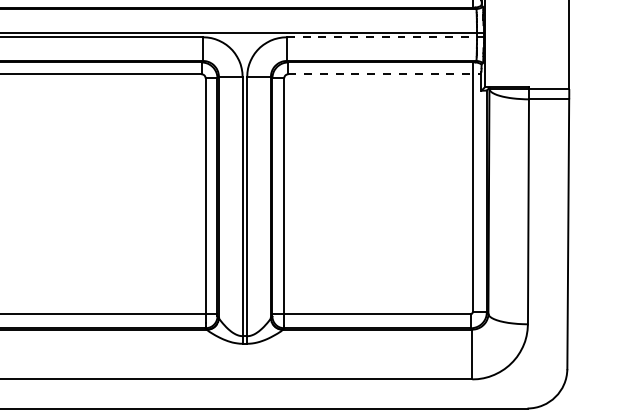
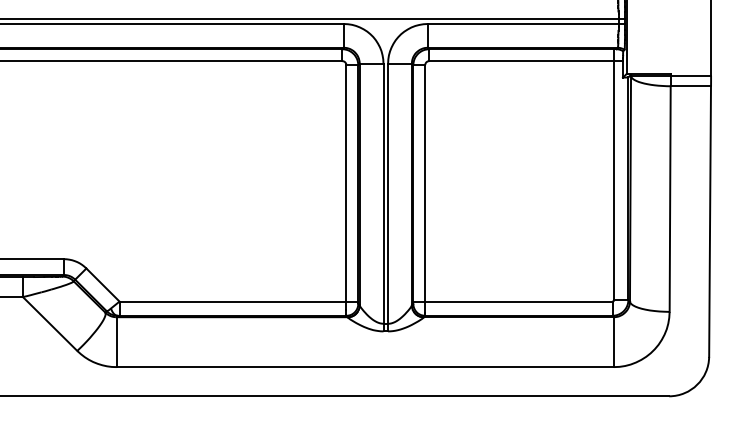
line: (385, 37) -> (526, 24), dashed -> solid
line: (385, 74) -> (526, 61), dashed -> solid

